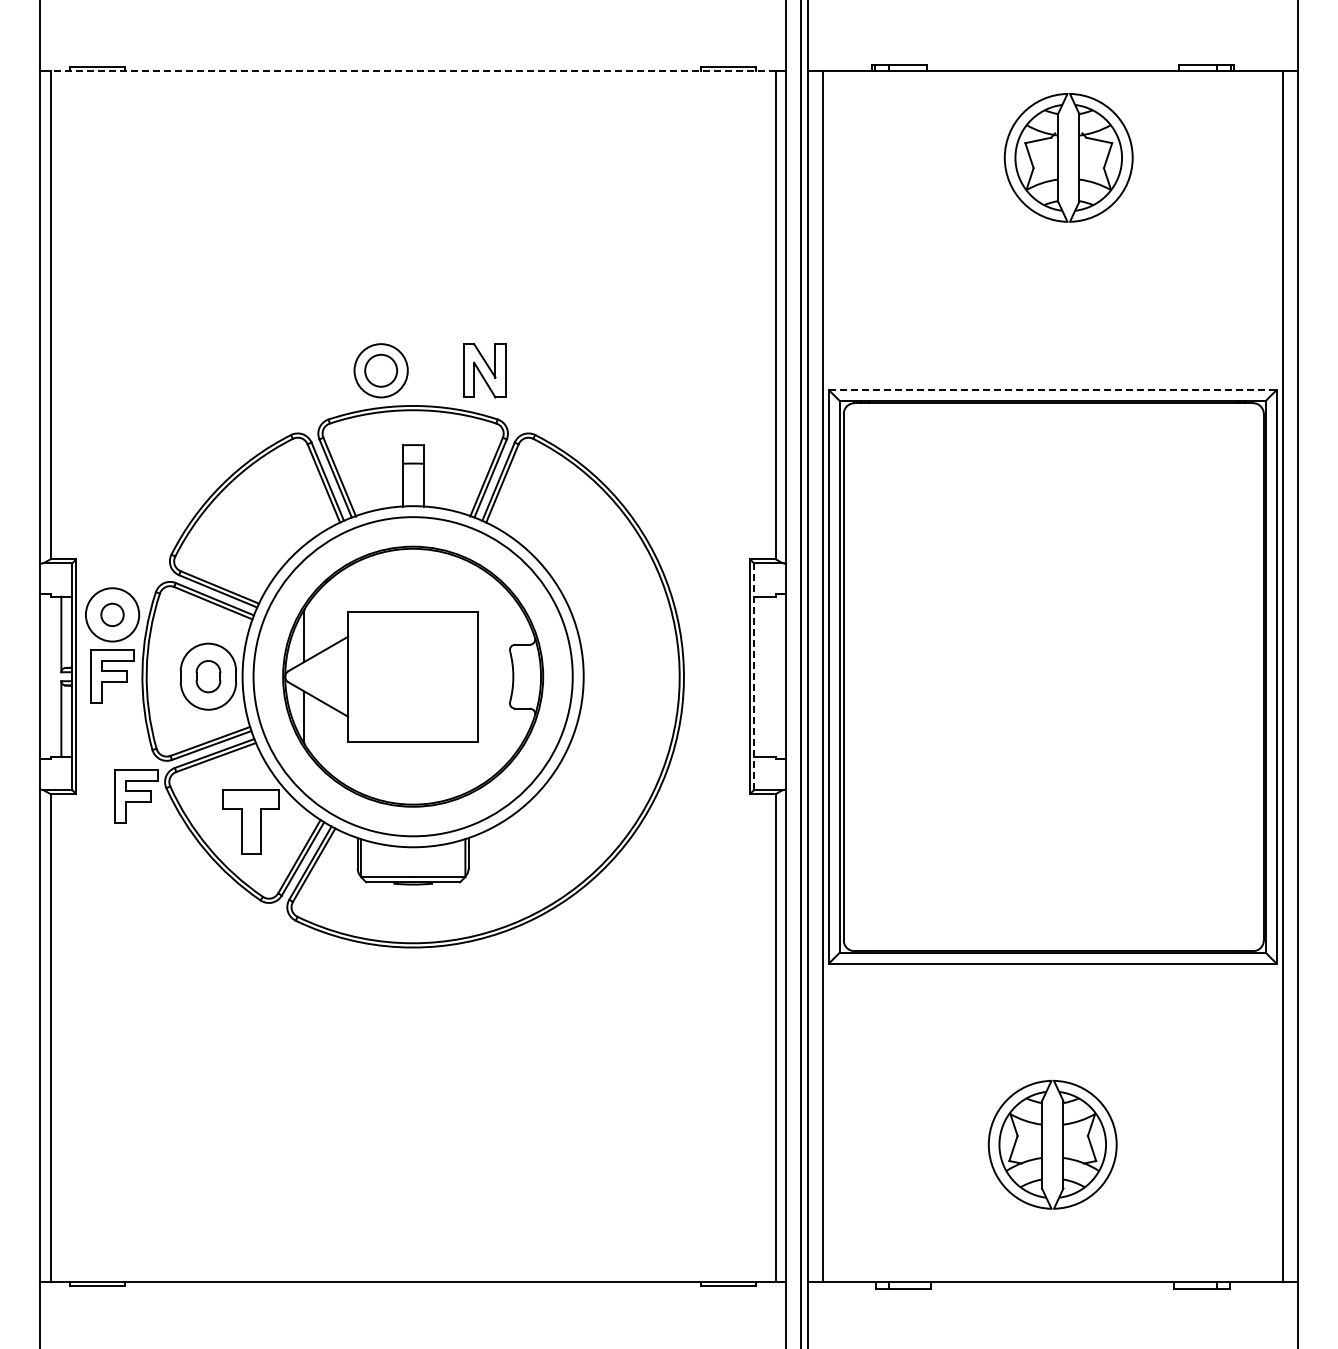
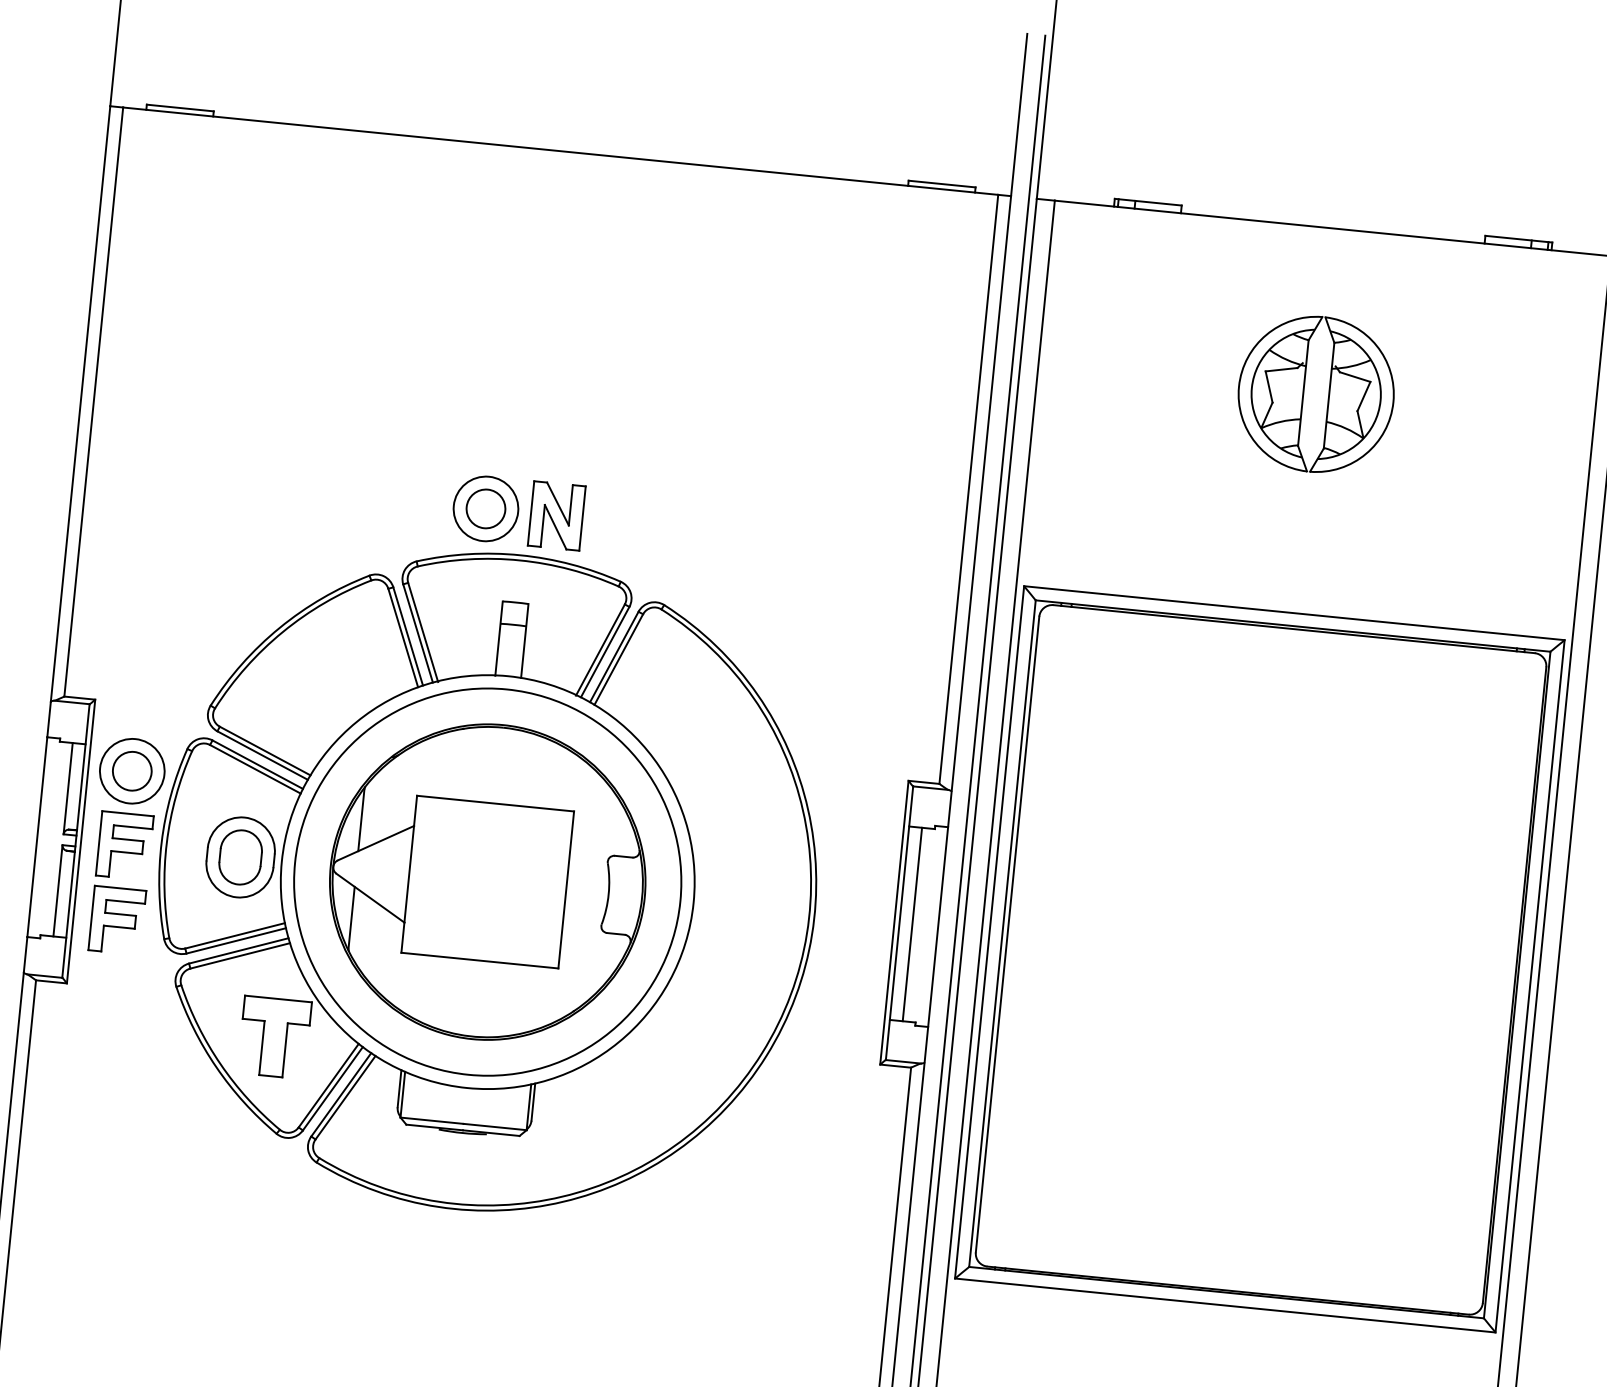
line: (412, 71) -> (559, 151), dashed -> solid
part: (1068, 157) -> (1315, 393), moved
part: (484, 370) -> (556, 515), moved
line: (1052, 390) -> (1294, 613), dashed -> solid
circle: (112, 614) -> (132, 770), size x1.43
part: (208, 676) -> (240, 857), size x1.43
line: (754, 676) -> (899, 922), dashed -> solid
line: (764, 676) -> (911, 924), added
part: (136, 796) -> (117, 920), moved

